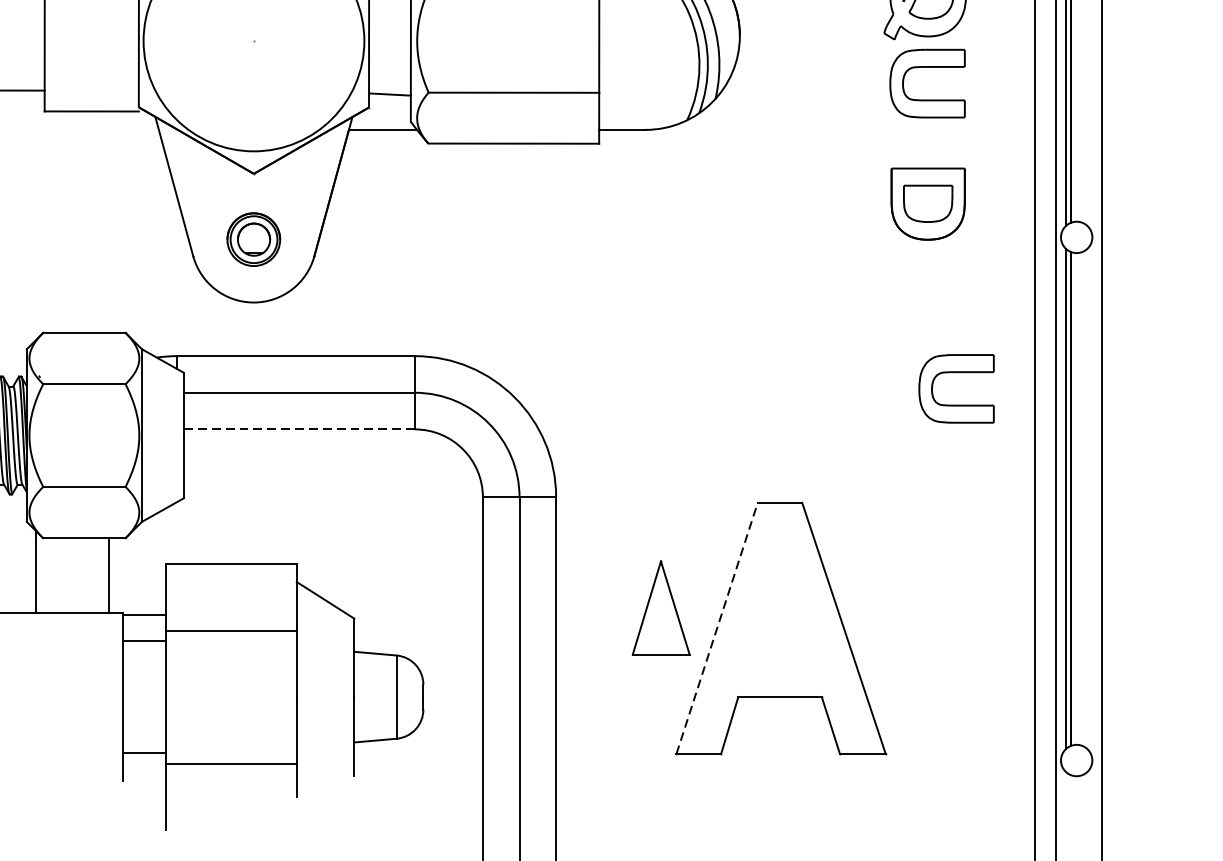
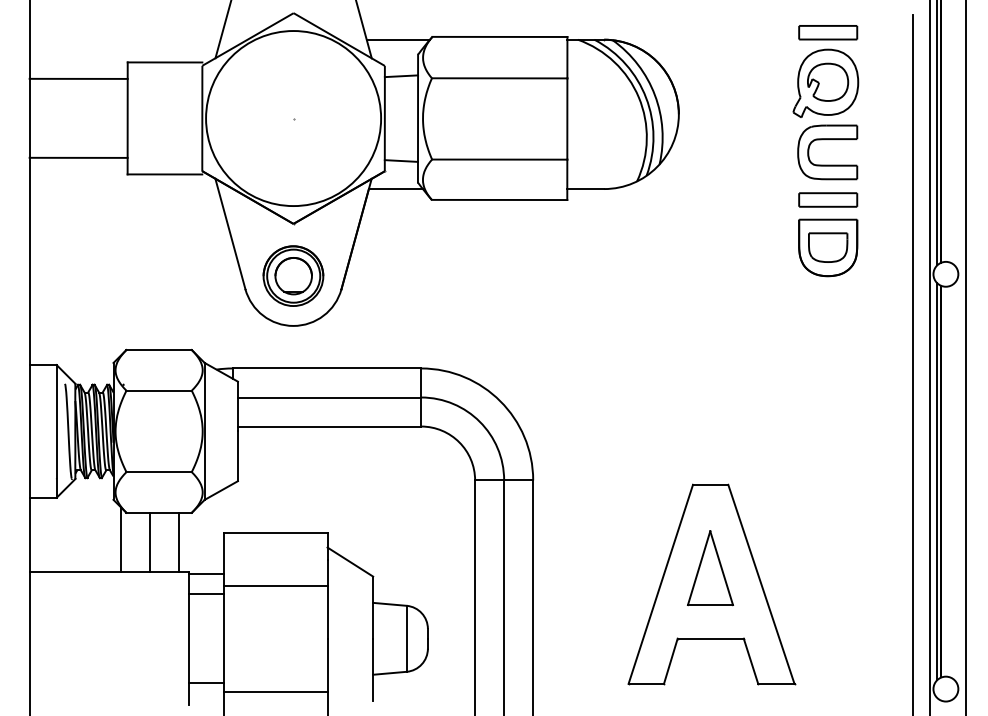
part: (928, 143) -> (828, 199), added
part: (253, 238) -> (293, 275), size x1.43
part: (956, 404) -> (850, 406), removed
line: (299, 429) -> (329, 426), dashed -> solid
line: (72, 575) -> (149, 542), added
part: (661, 608) -> (710, 568), moved
line: (716, 628) -> (660, 584), dashed -> solid

